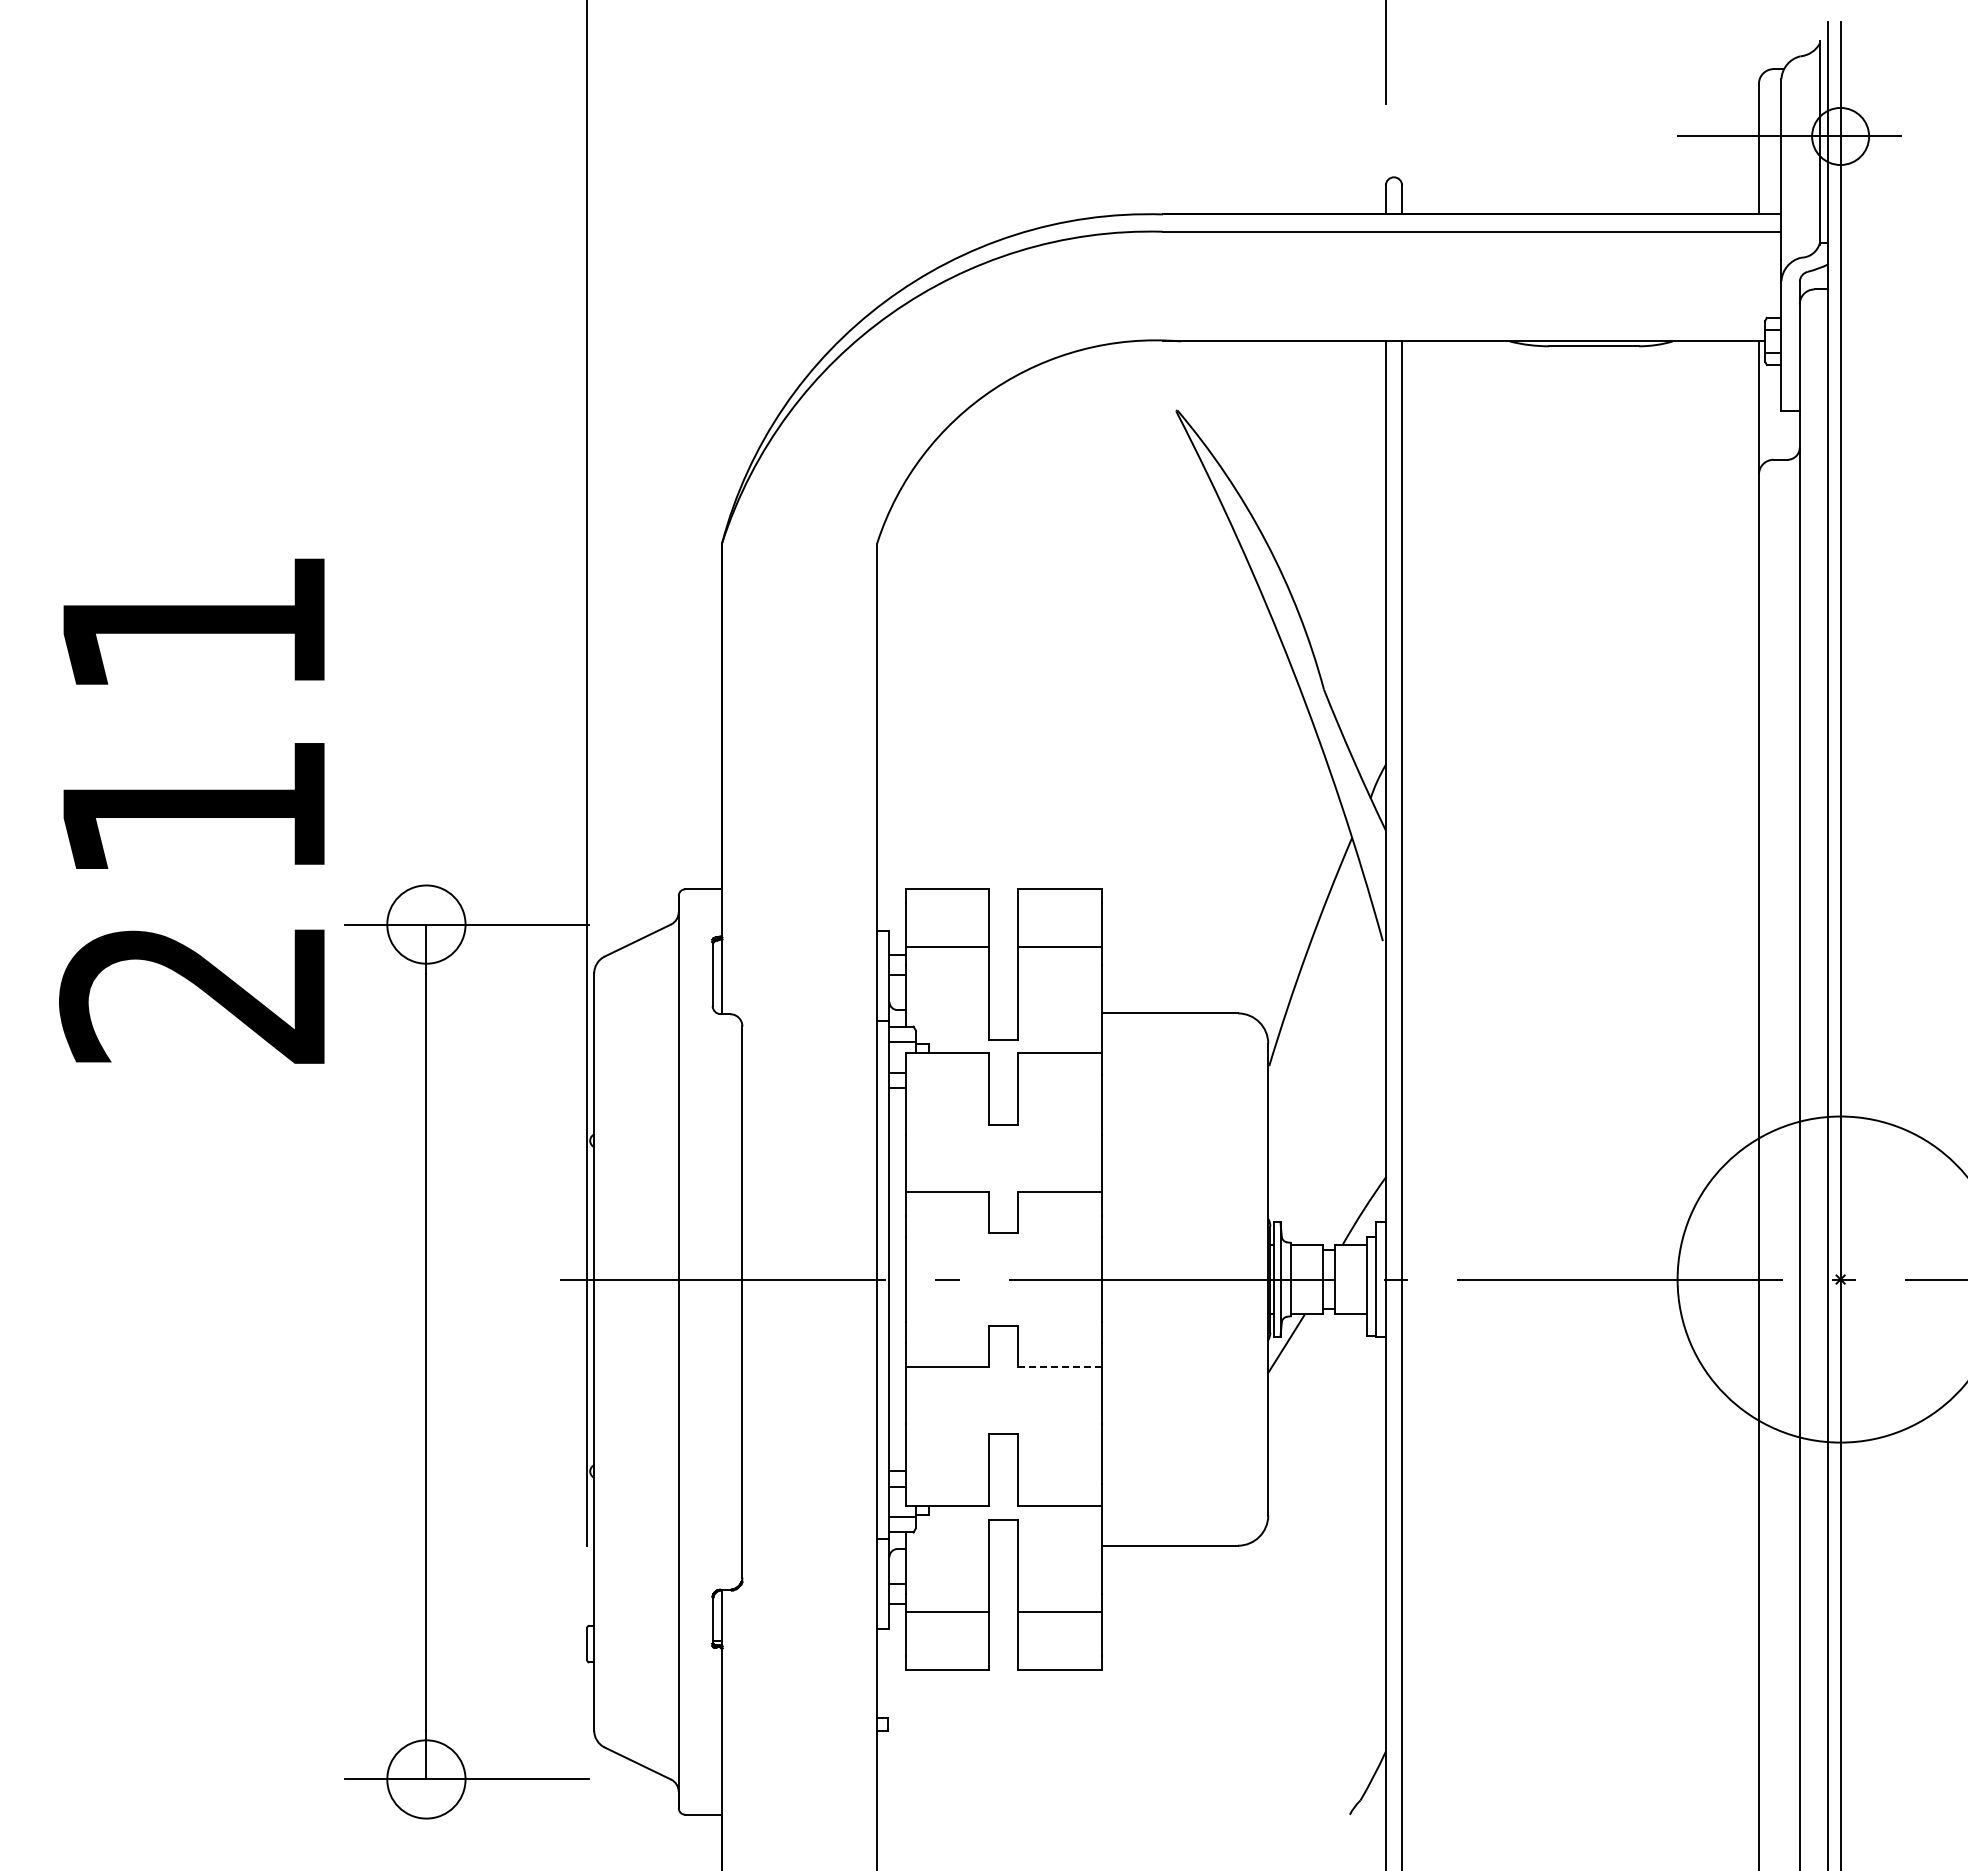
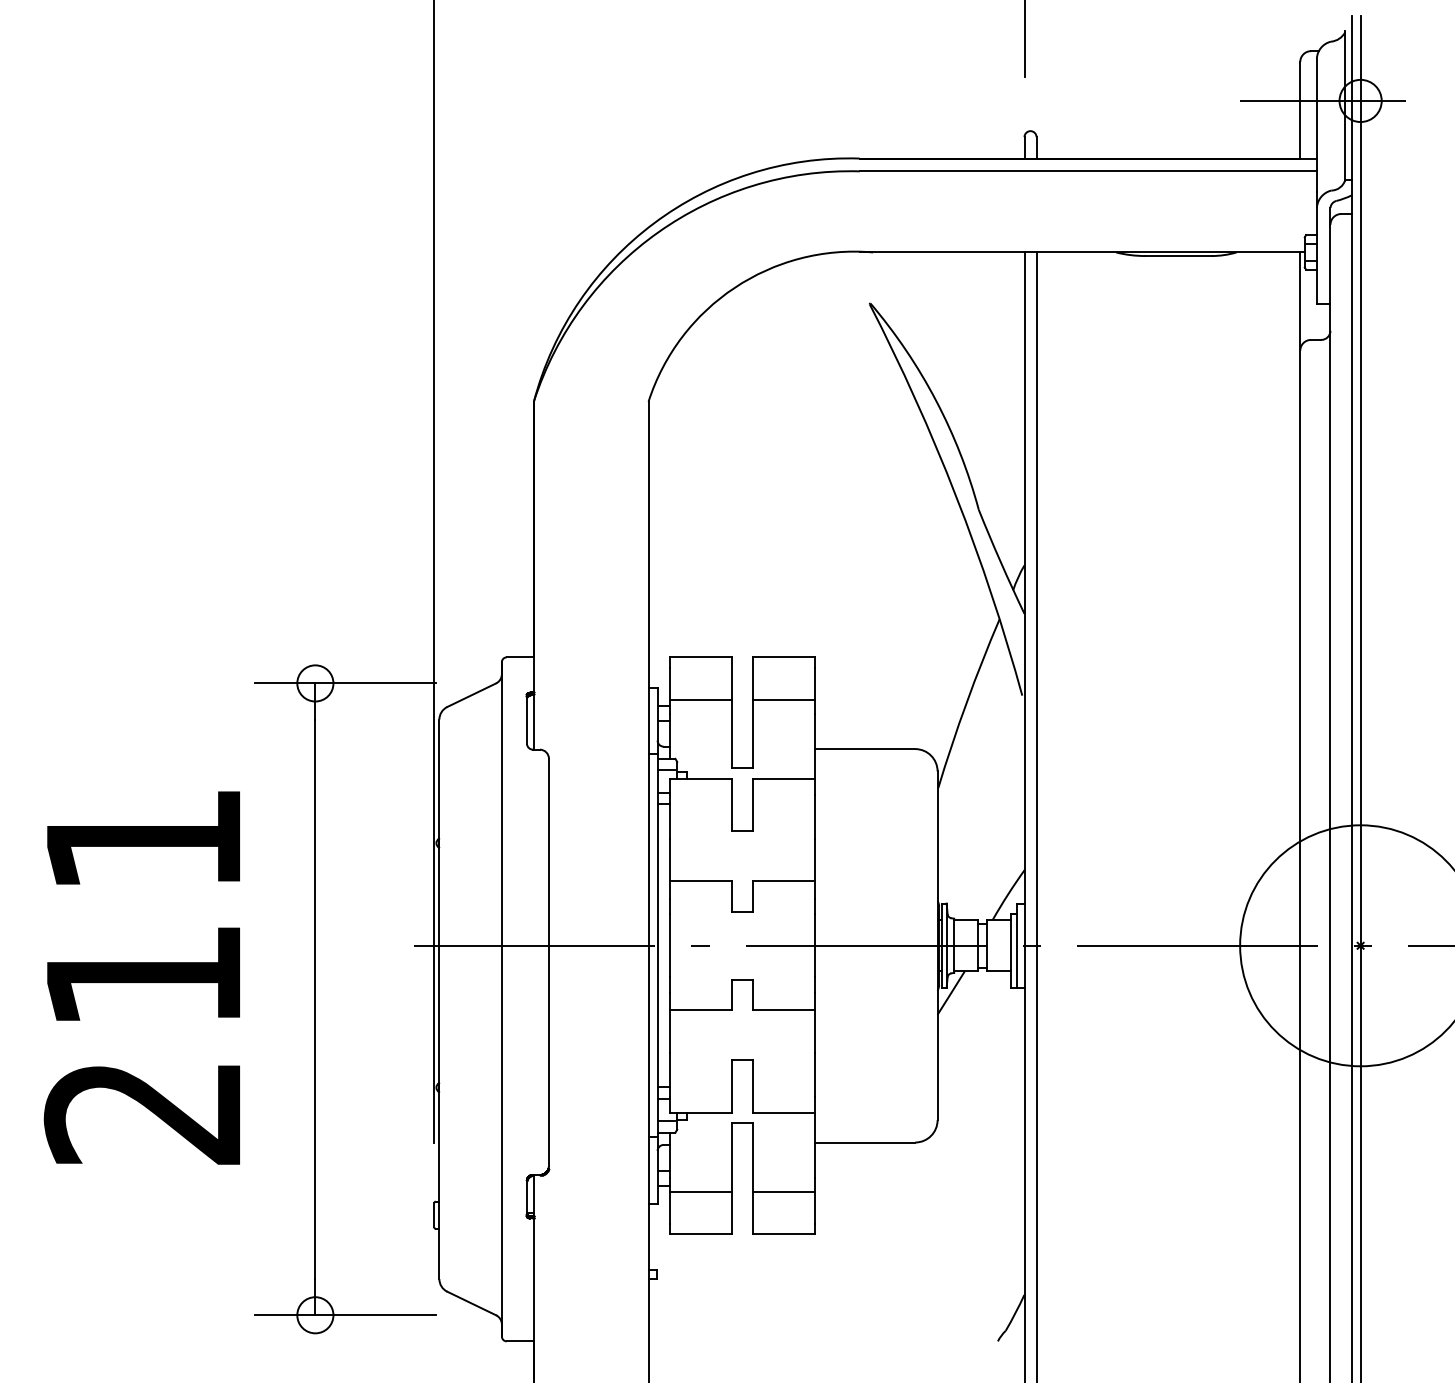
text: (191, 810) -> (141, 977), moved
circle: (425, 924) -> (314, 683), size x0.62
line: (1059, 1366) -> (783, 1010), dashed -> solid
circle: (425, 1779) -> (314, 1315), size x0.62

